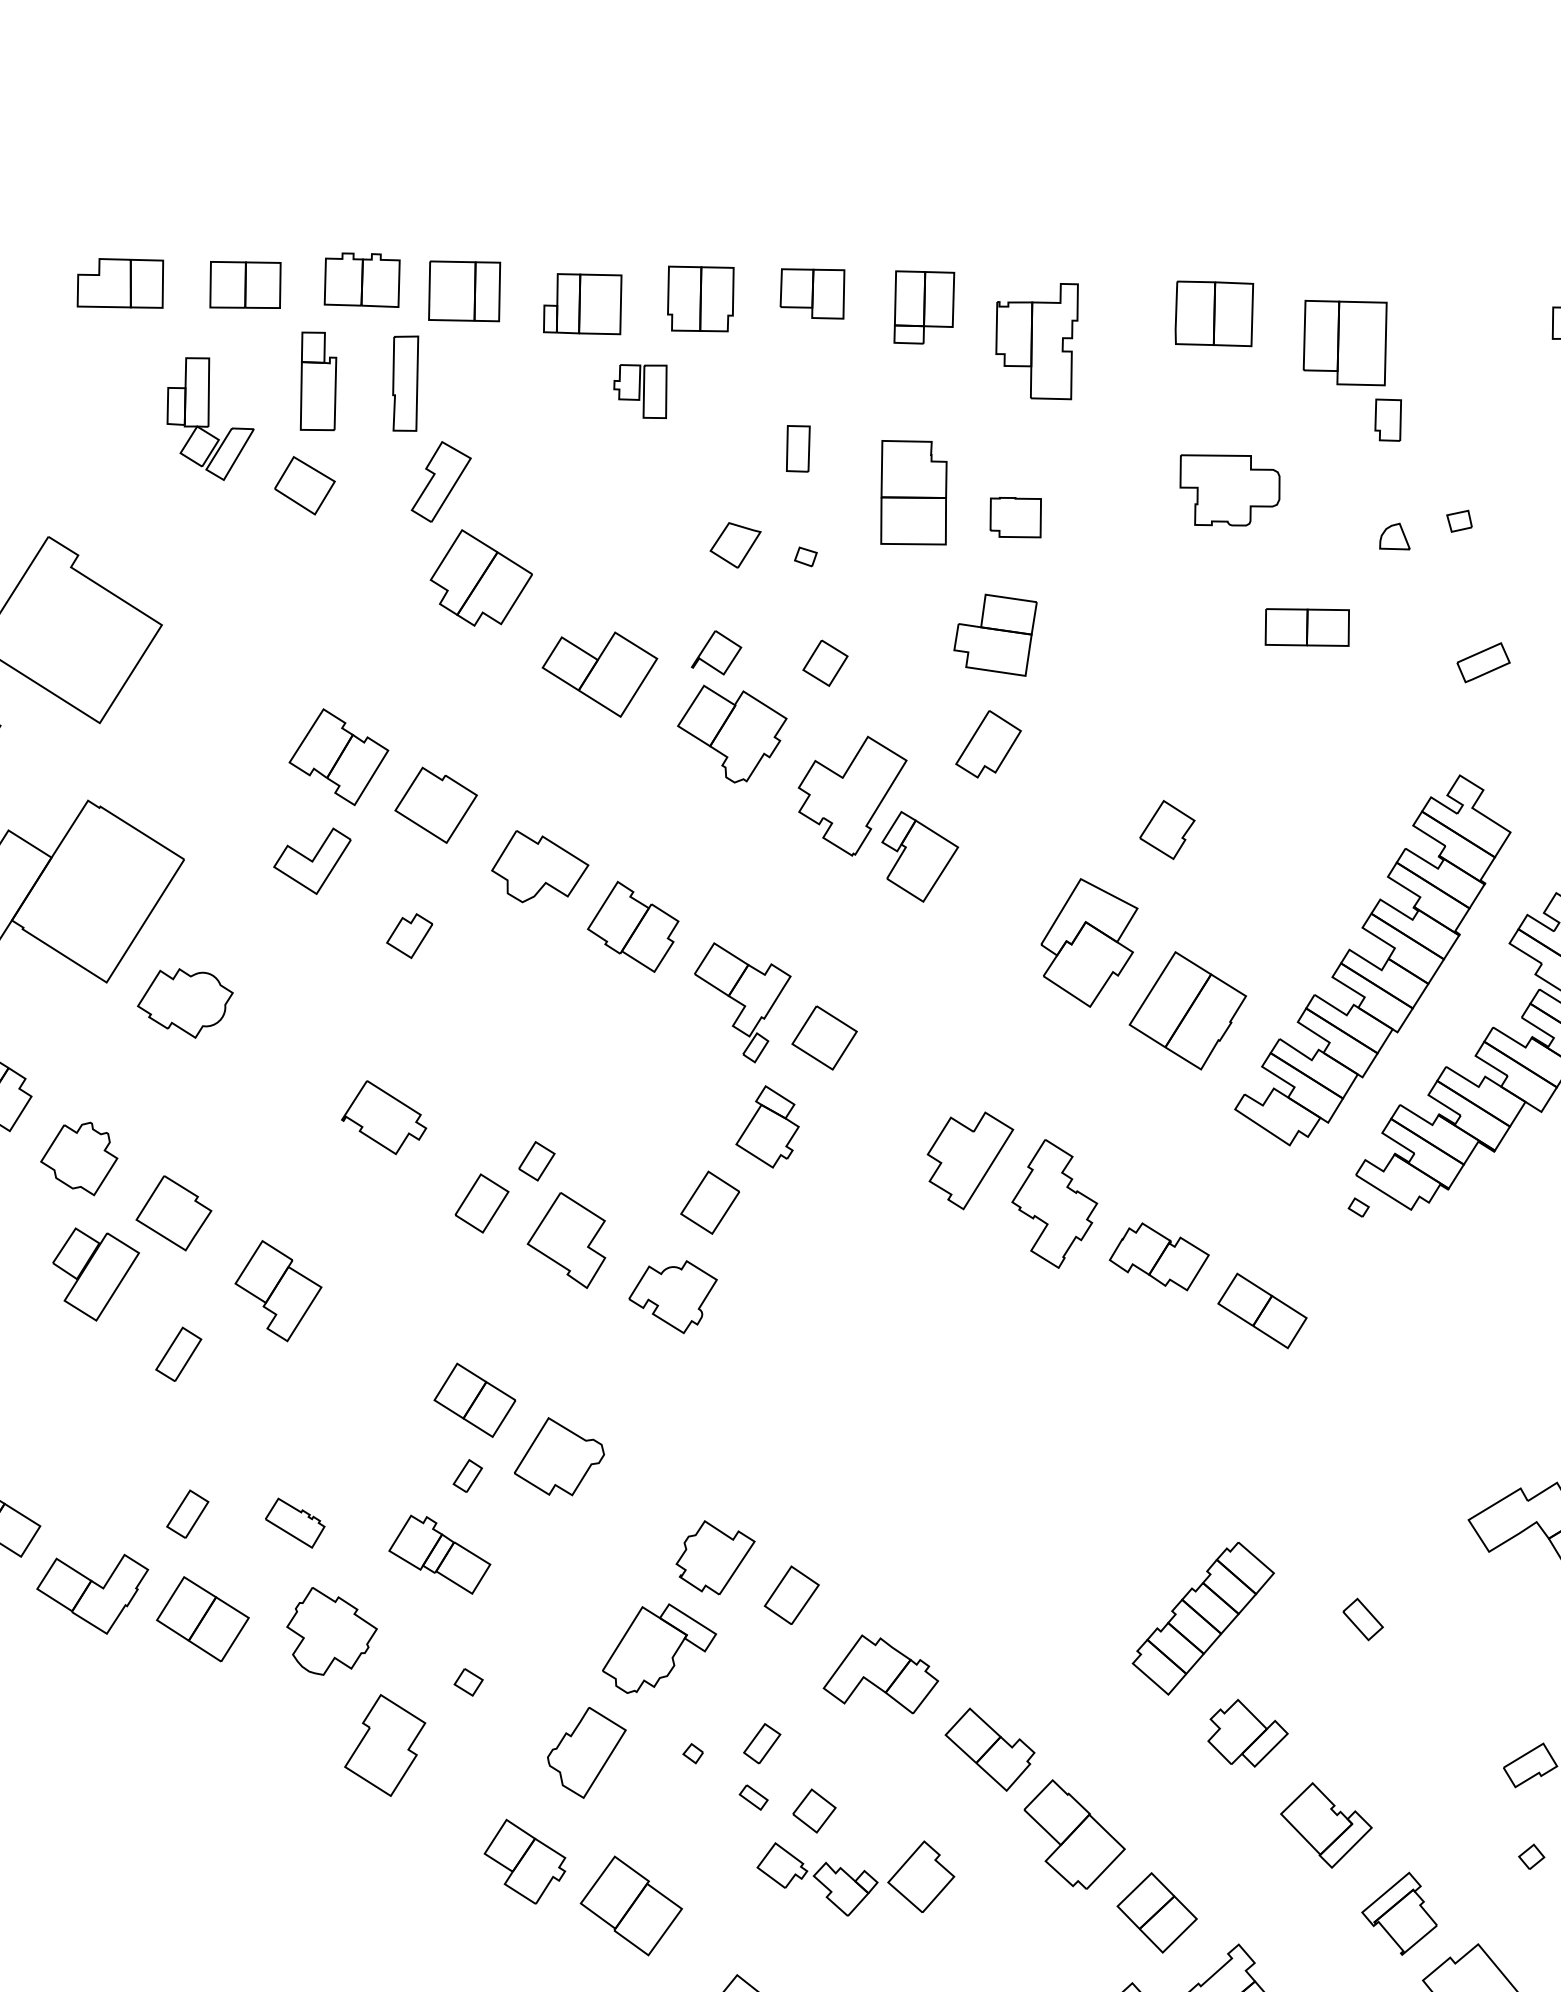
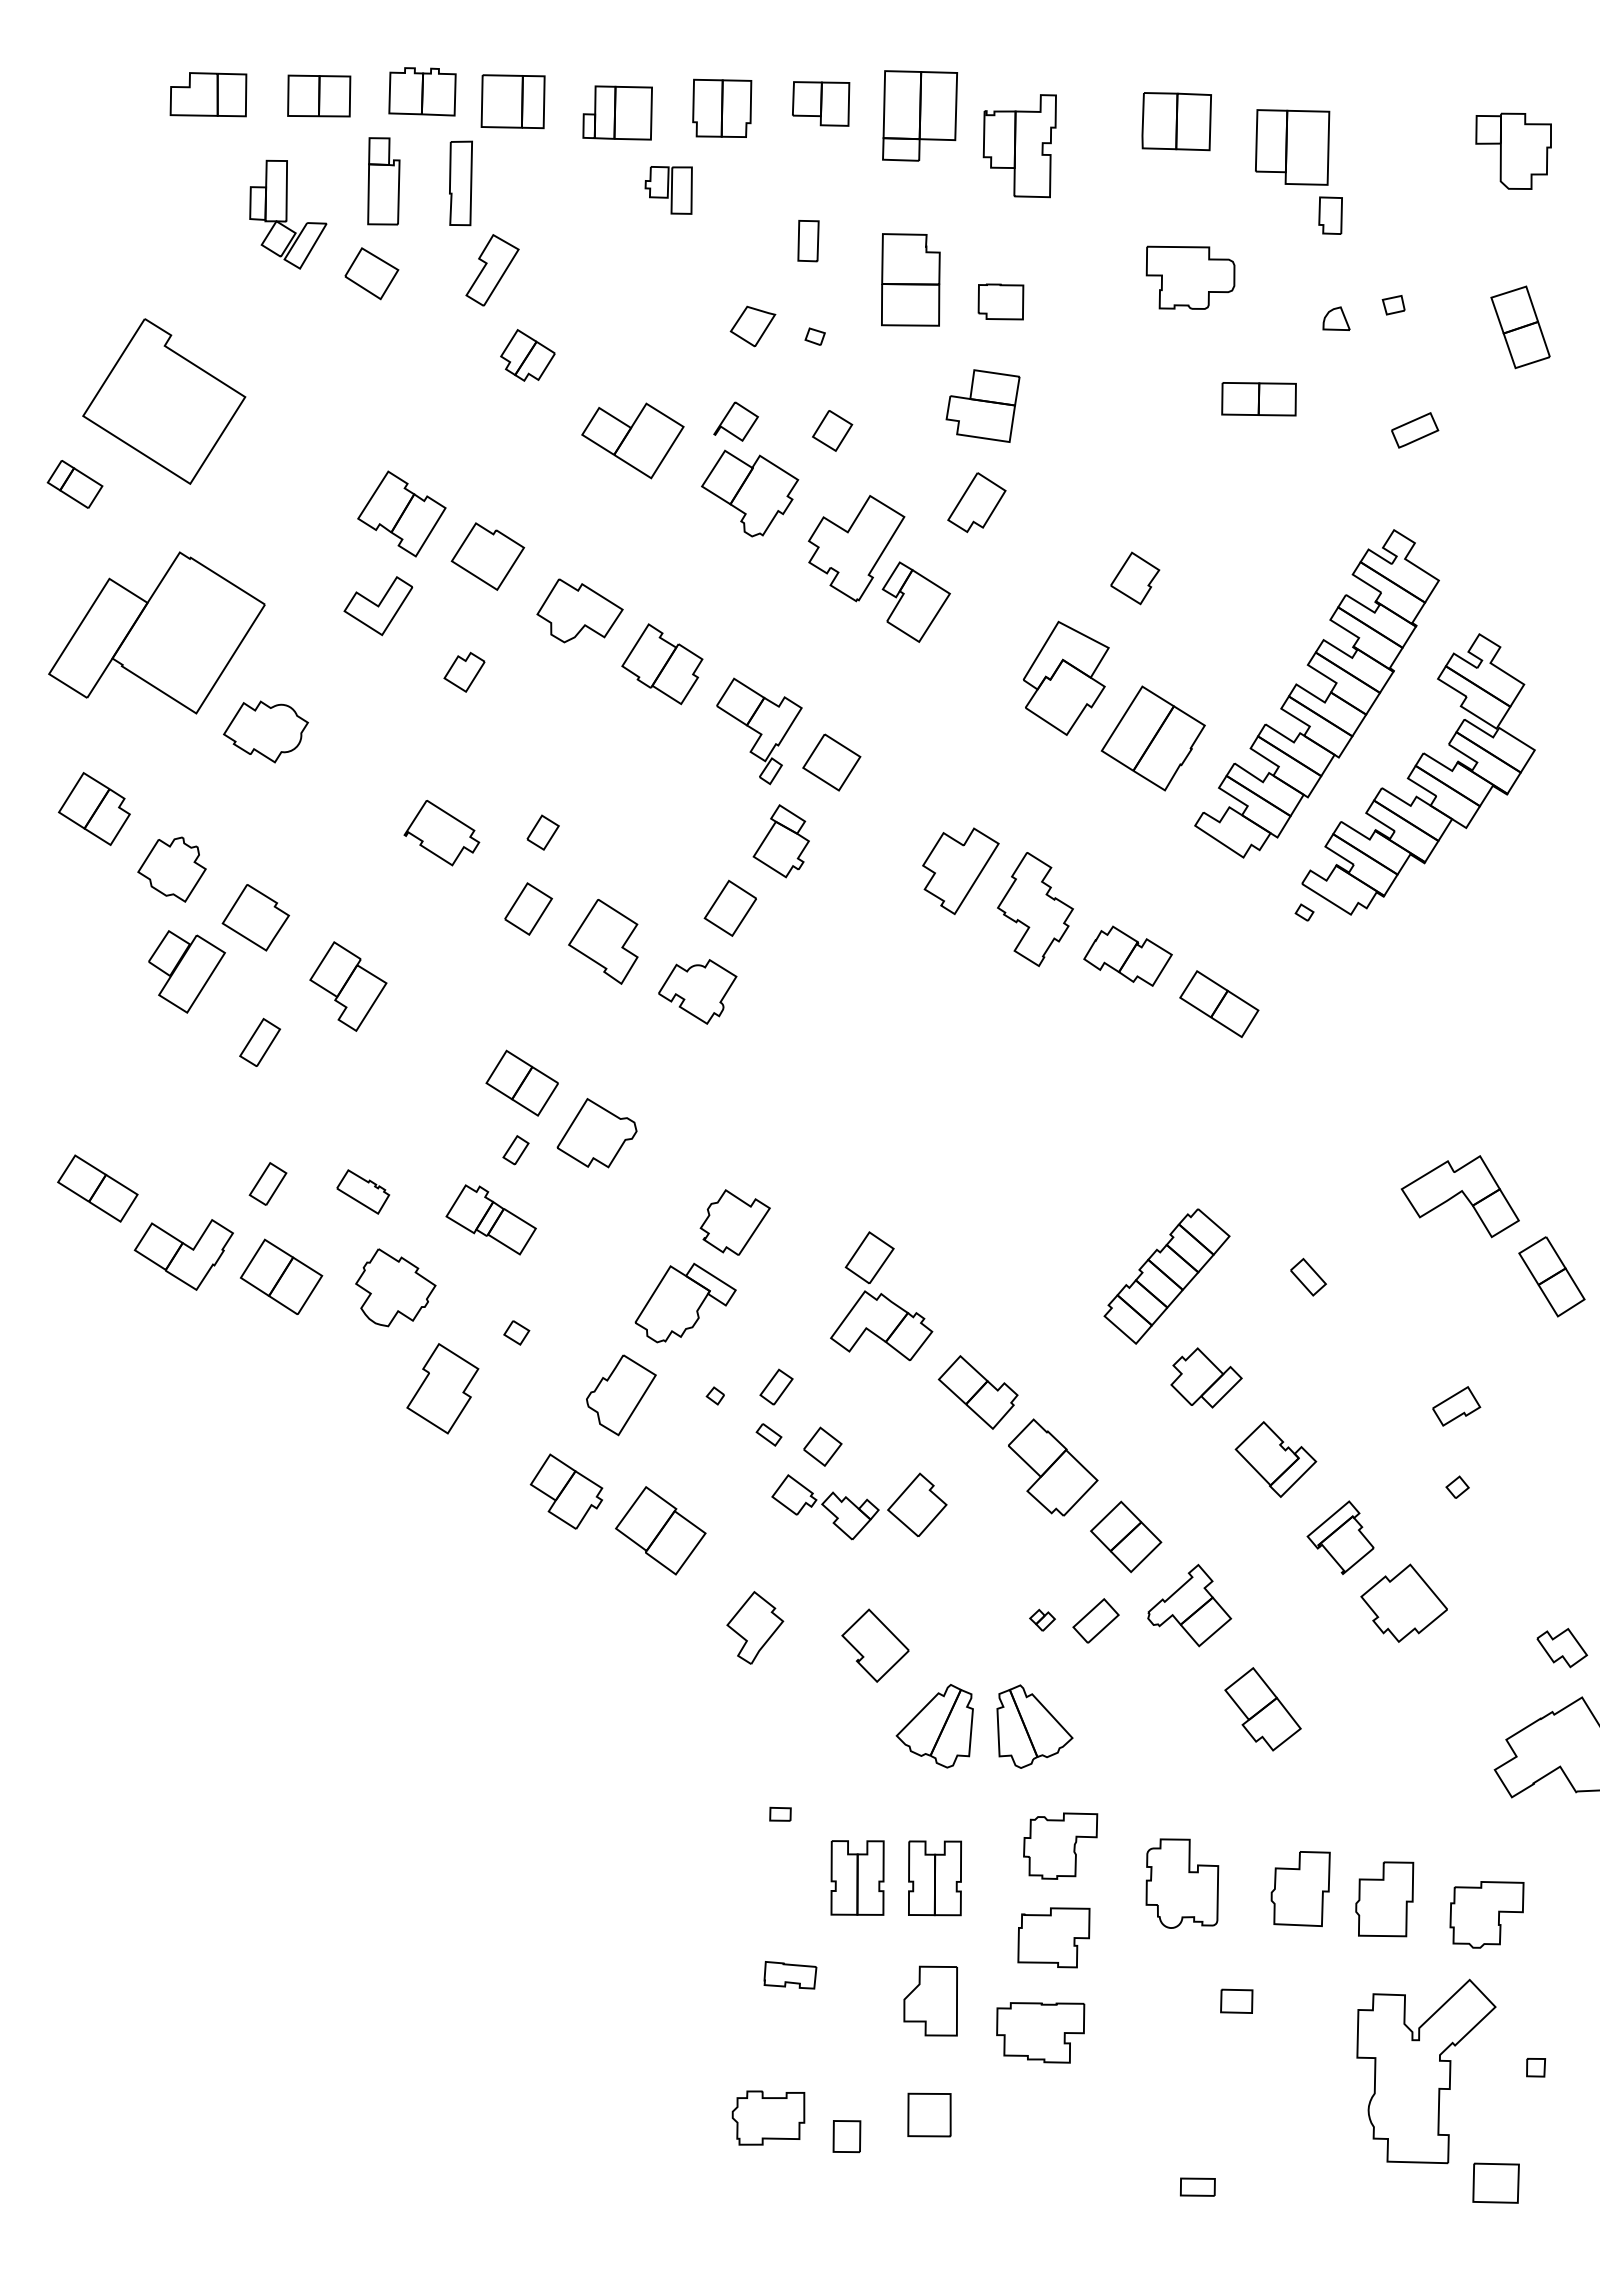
part: (923, 306) -> (919, 115), size x1.4
part: (480, 578) -> (527, 355), size x0.6
part: (536, 1161) -> (542, 832), moved
part: (791, 1594) -> (869, 1257), moved

